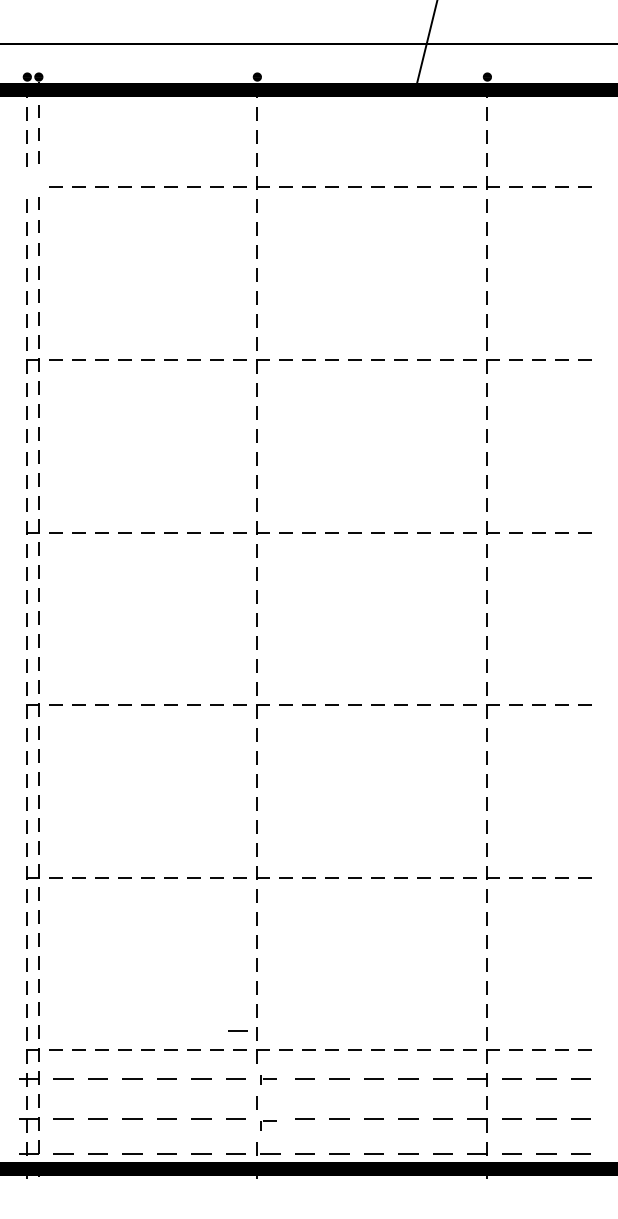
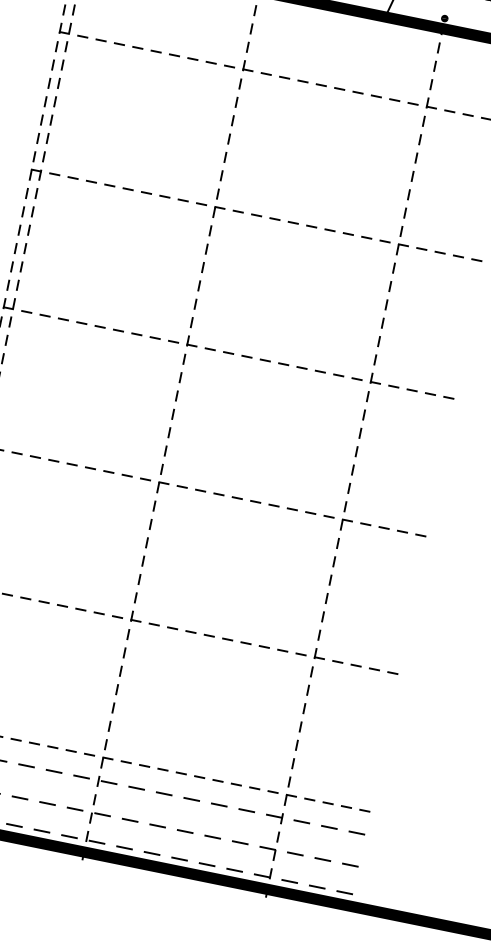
part: (32, 181) -> (64, 28), added
line: (237, 1030) -> (90, 738), removed
part: (268, 1079) -> (107, 782), size x1.43
part: (268, 1125) -> (99, 819), size x1.43

